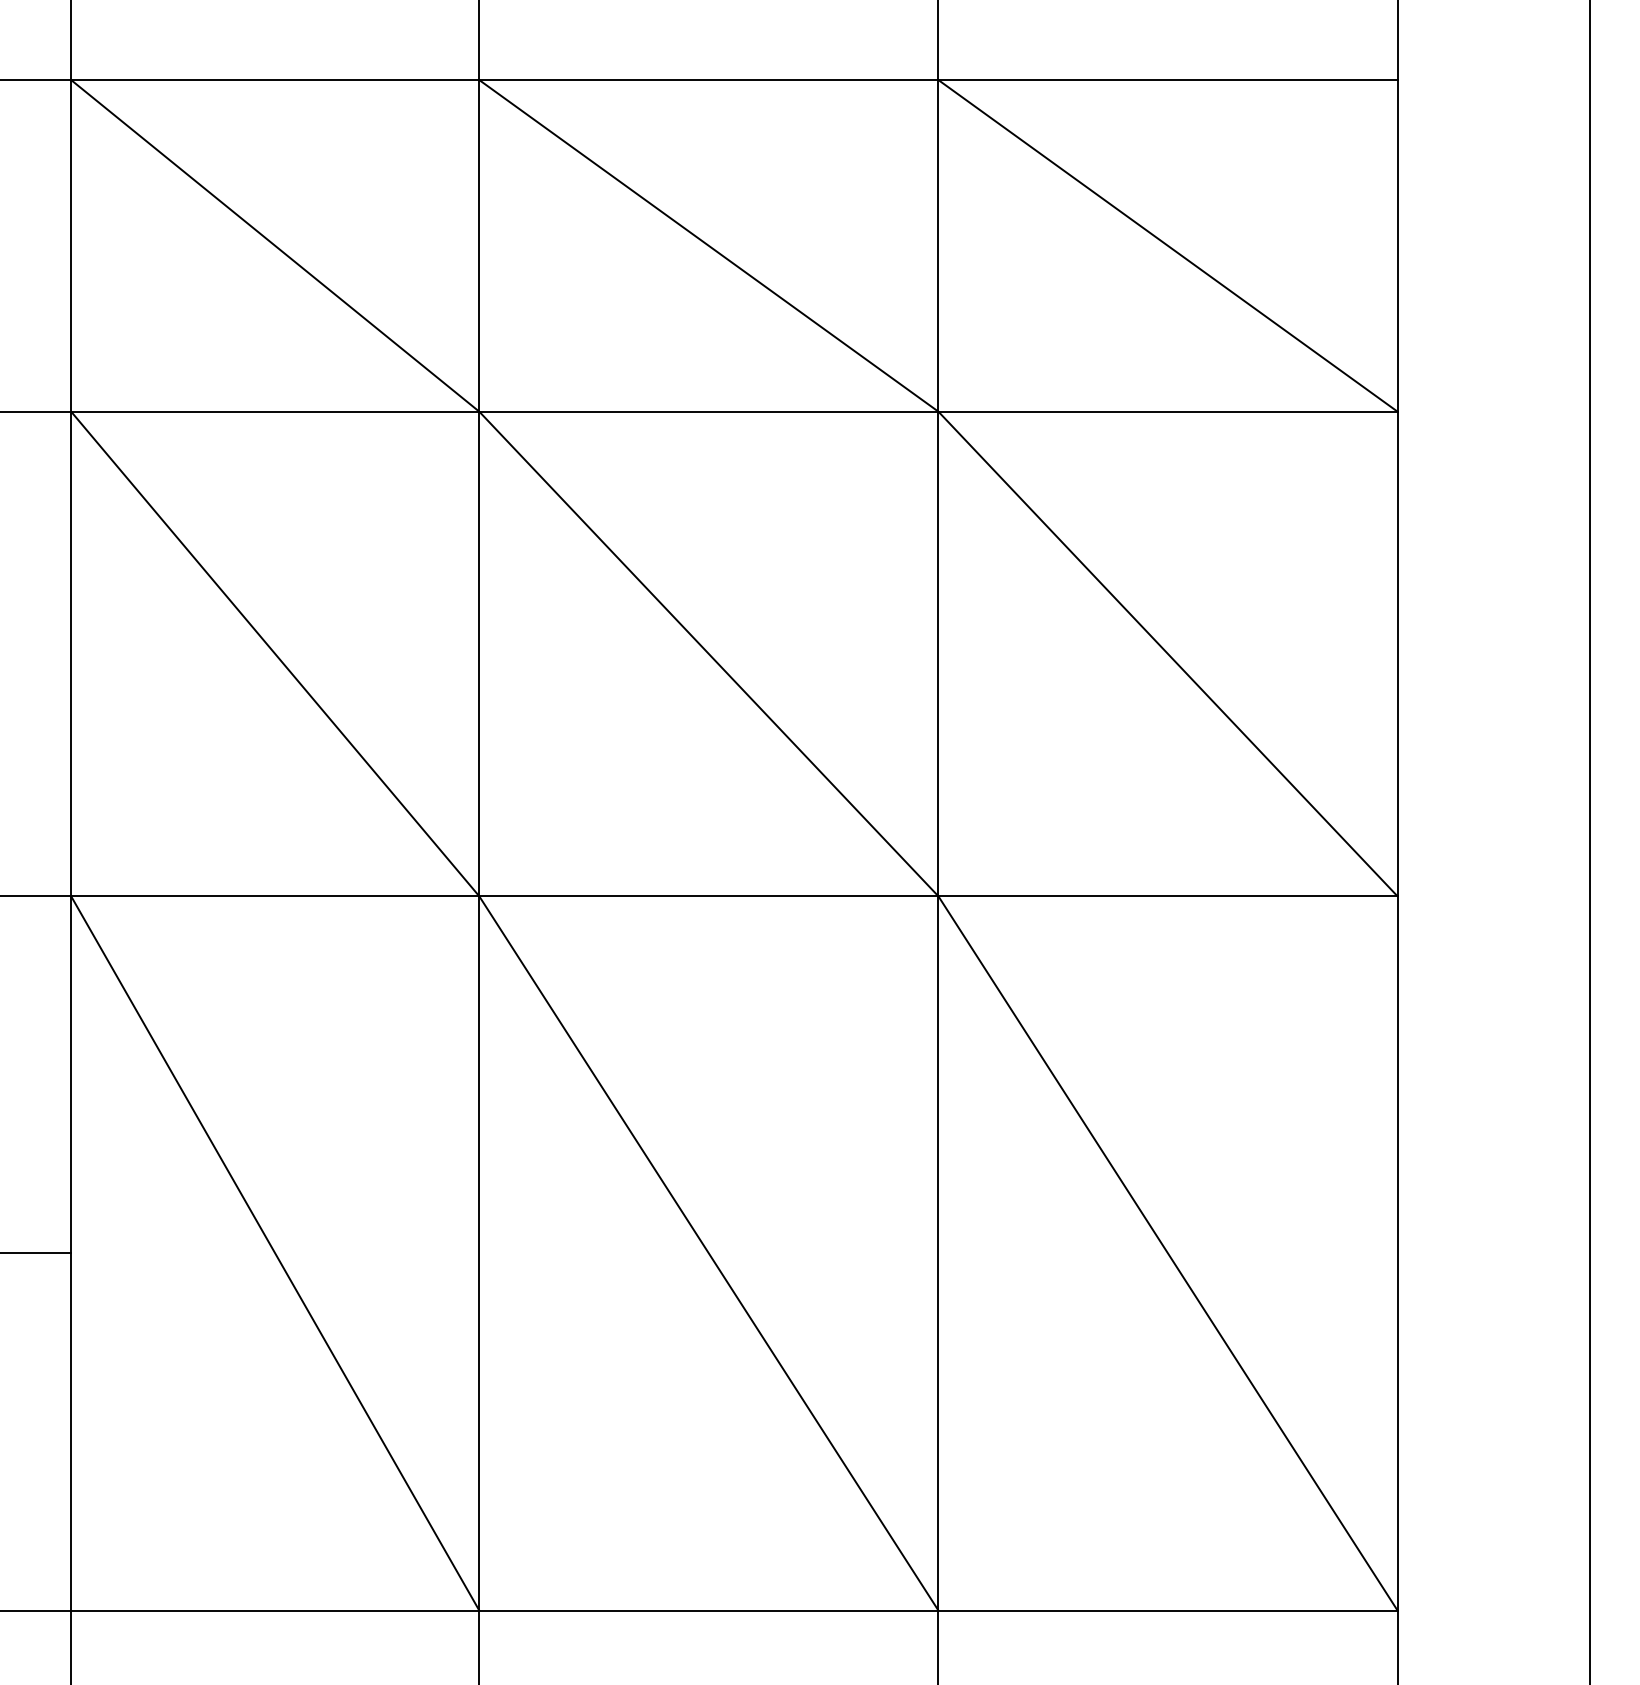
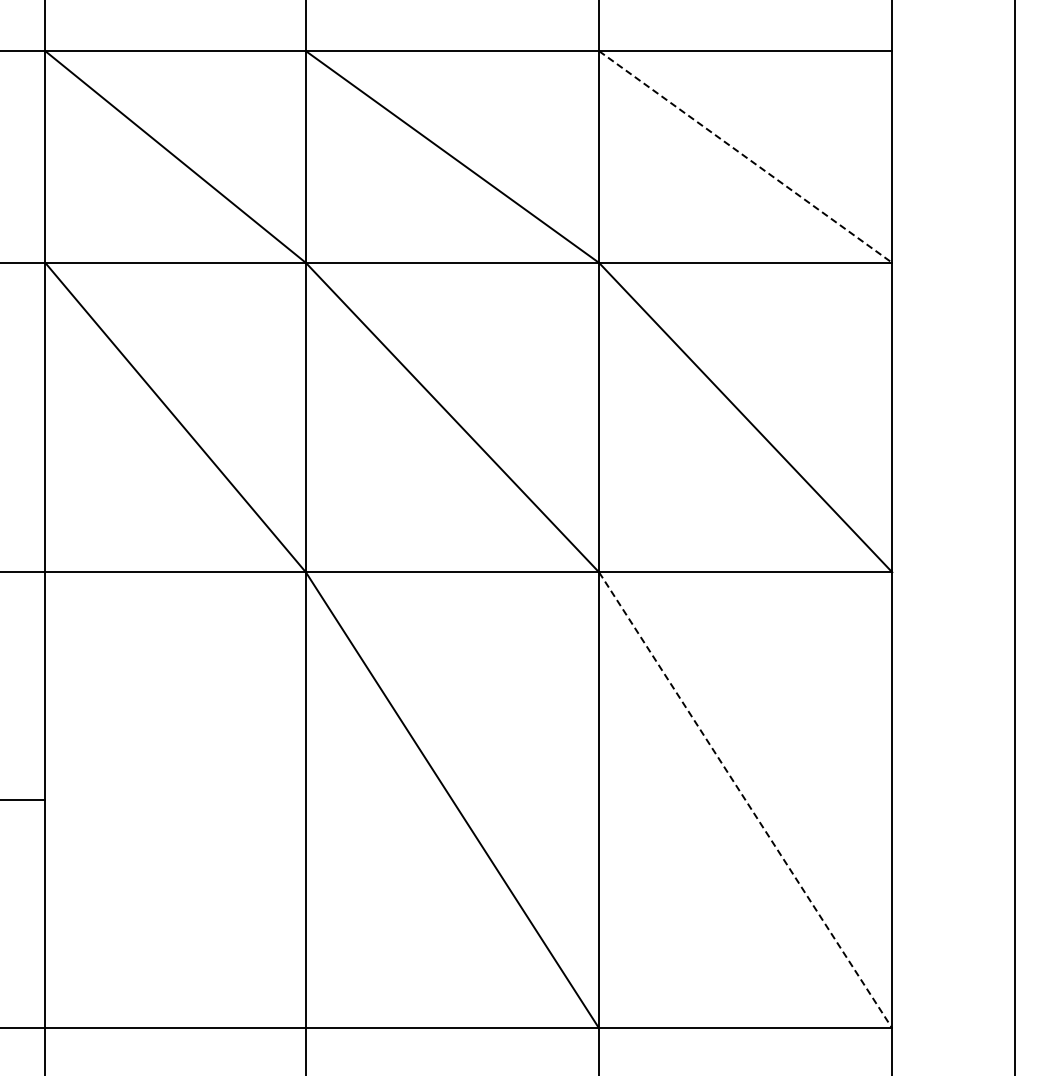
line: (1167, 246) -> (745, 157), solid -> dashed
line: (274, 1253) -> (175, 800), removed
line: (1167, 1253) -> (745, 800), solid -> dashed

